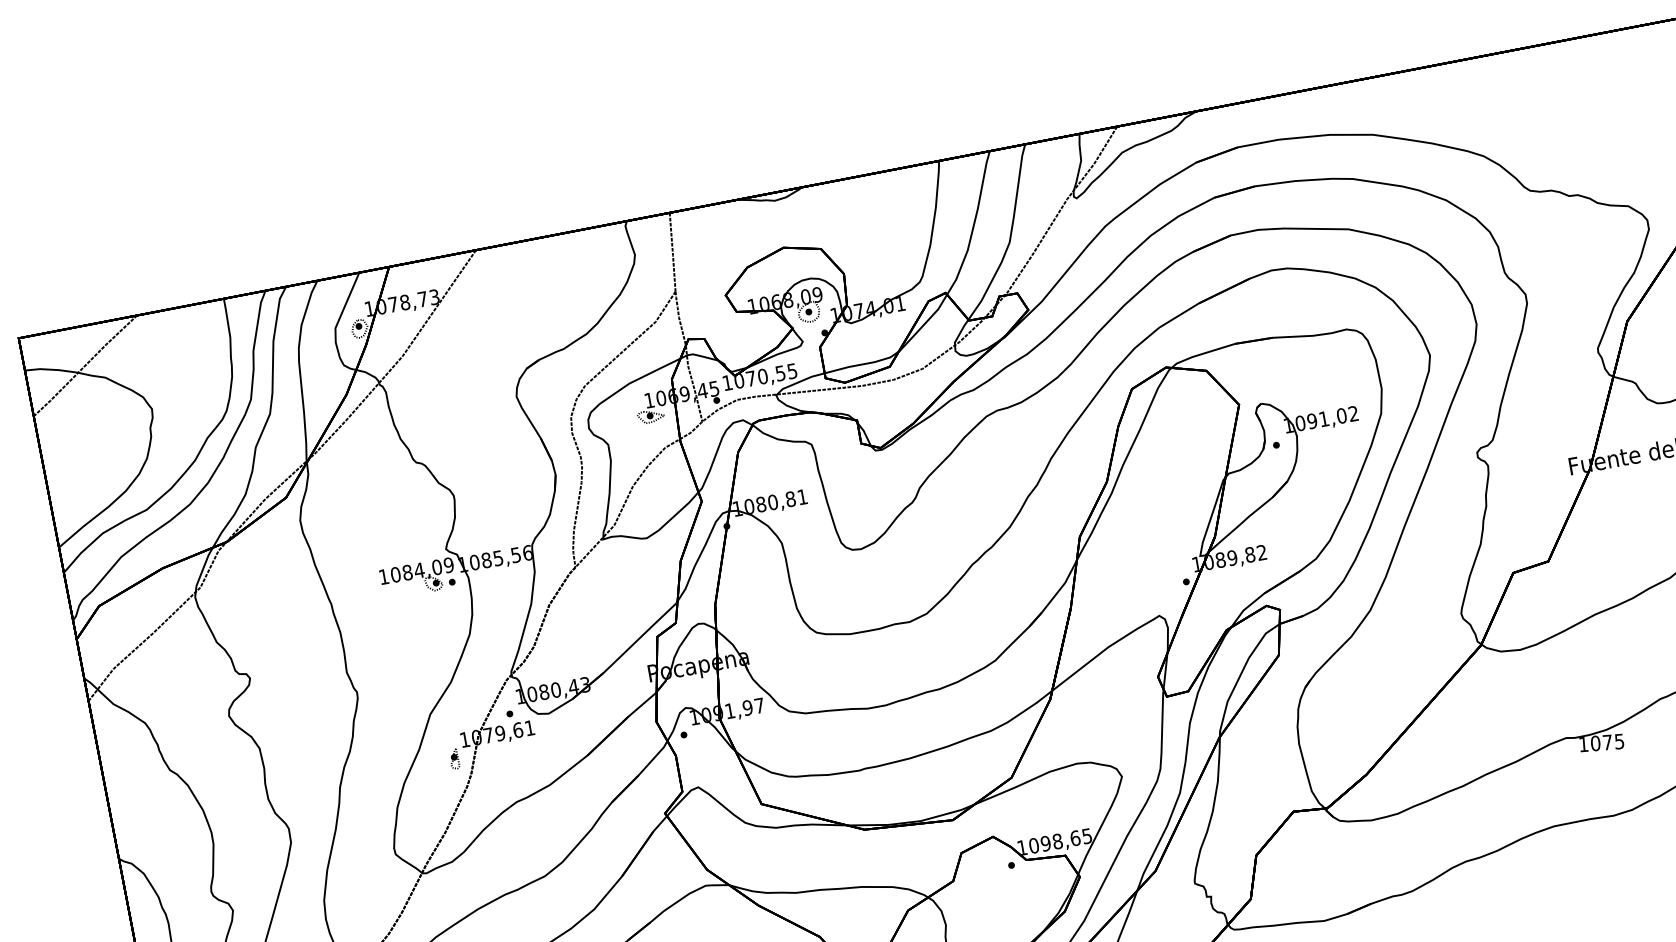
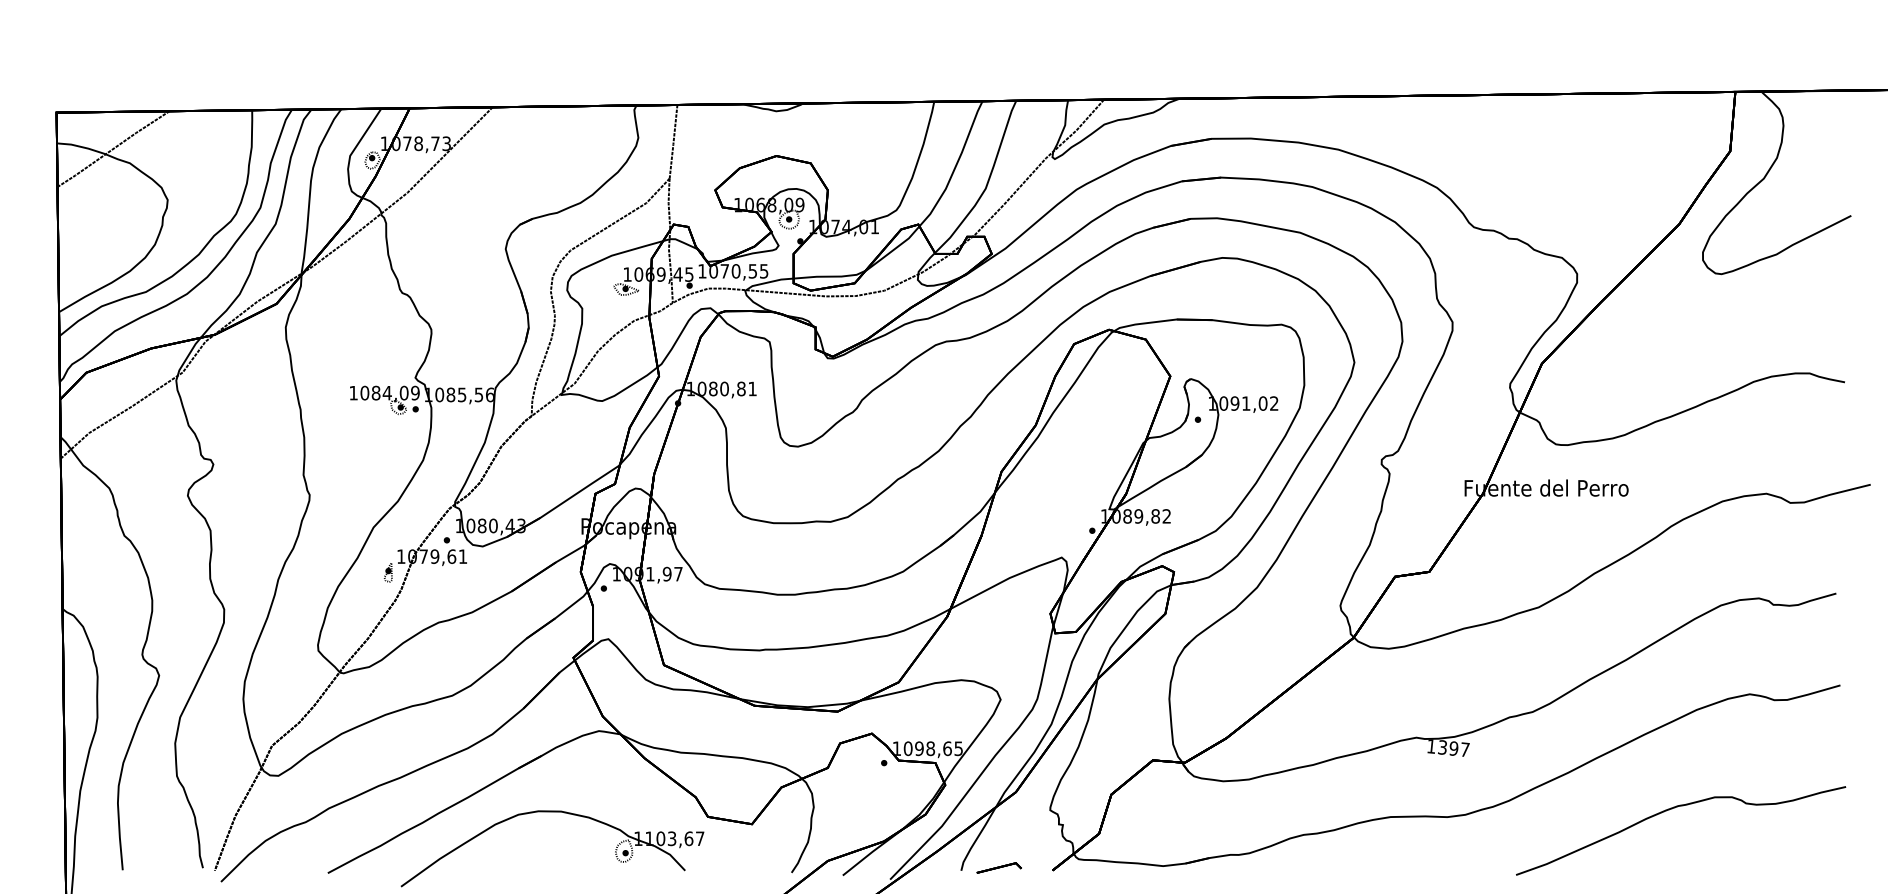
text: (1607, 742) -> (1453, 748), 1075 -> 1397

